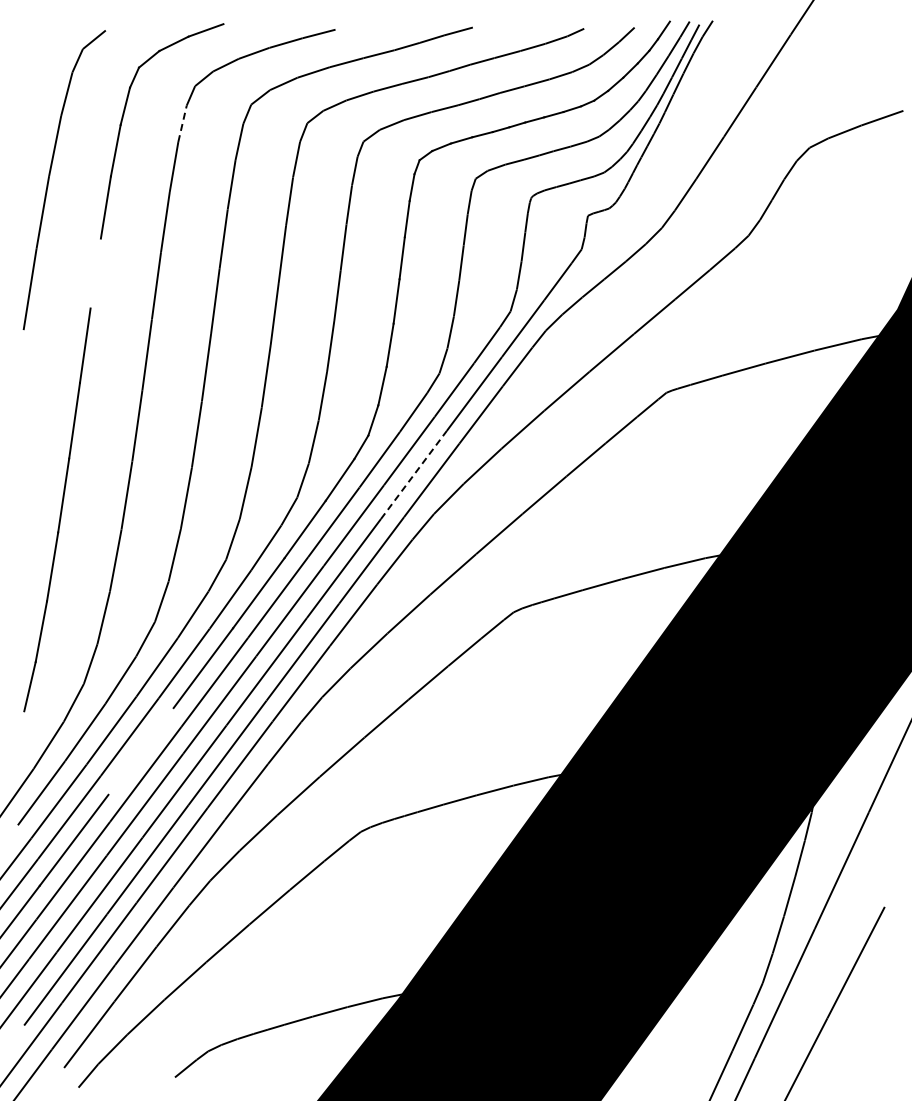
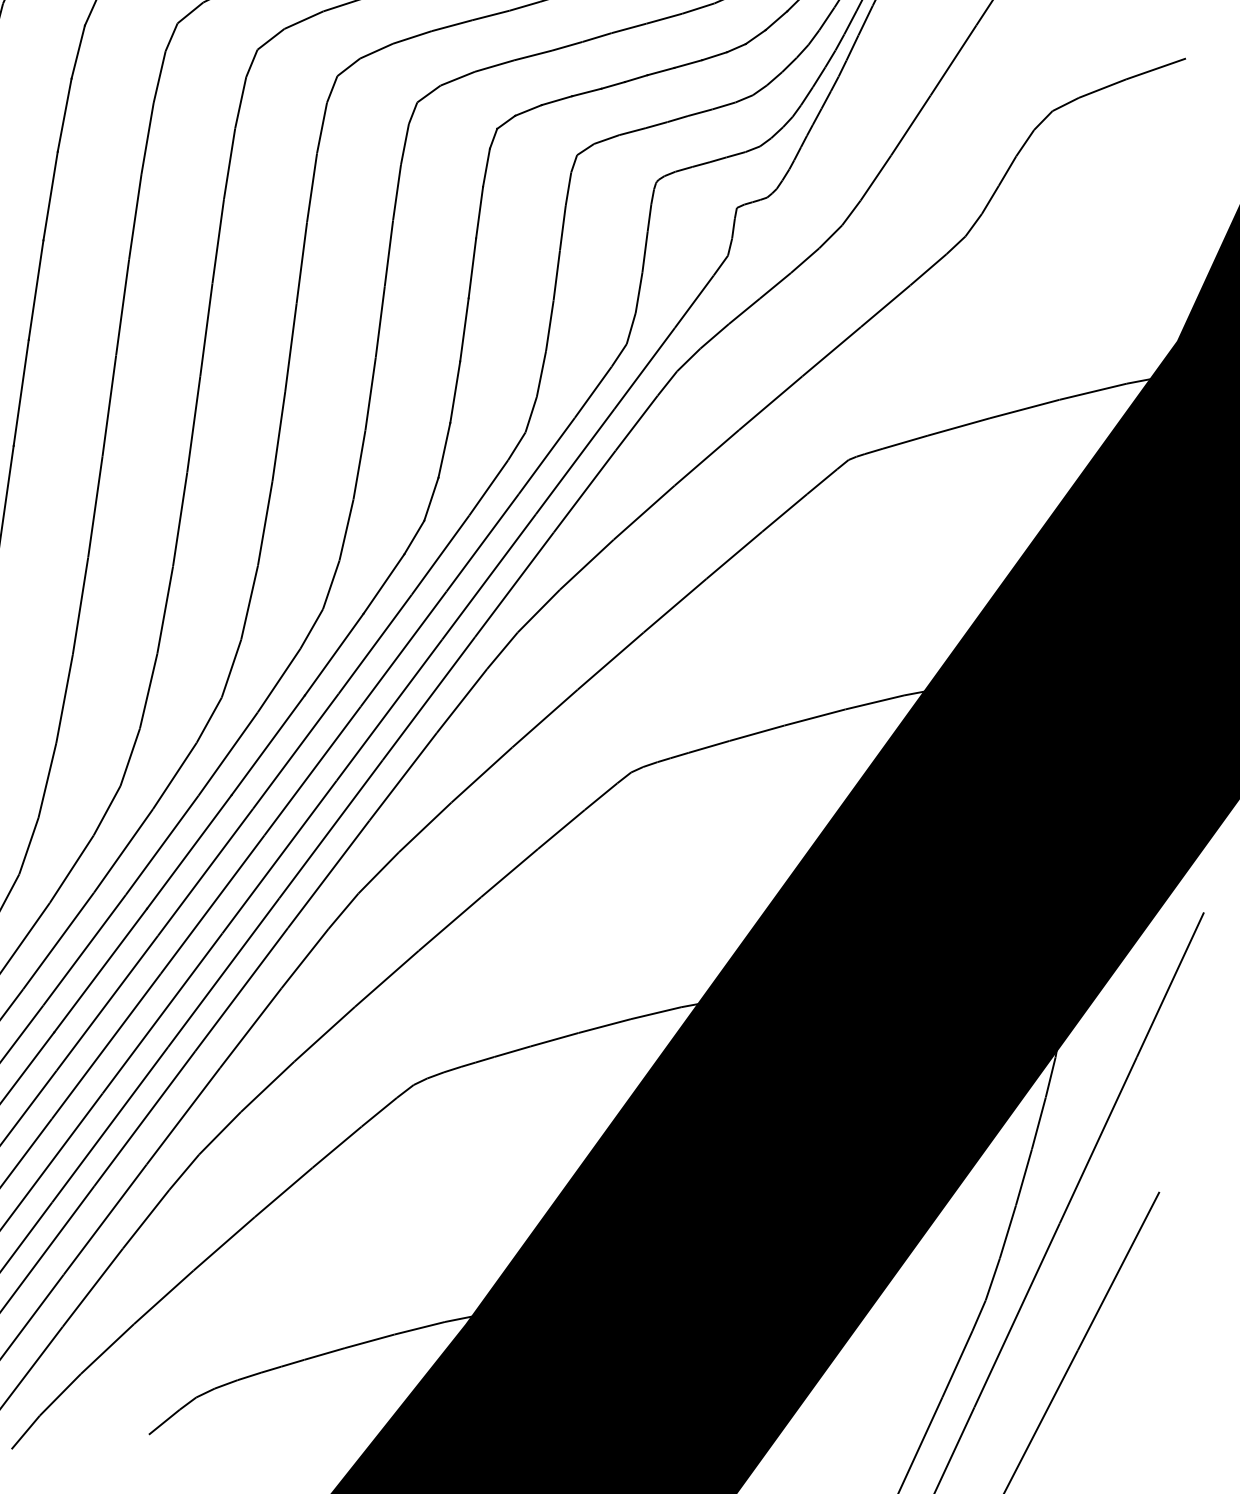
line: (182, 123) -> (159, 76), dashed -> solid
line: (95, 273) -> (35, 290), added
line: (413, 474) -> (488, 576), dashed -> solid
line: (140, 751) -> (99, 970), added

